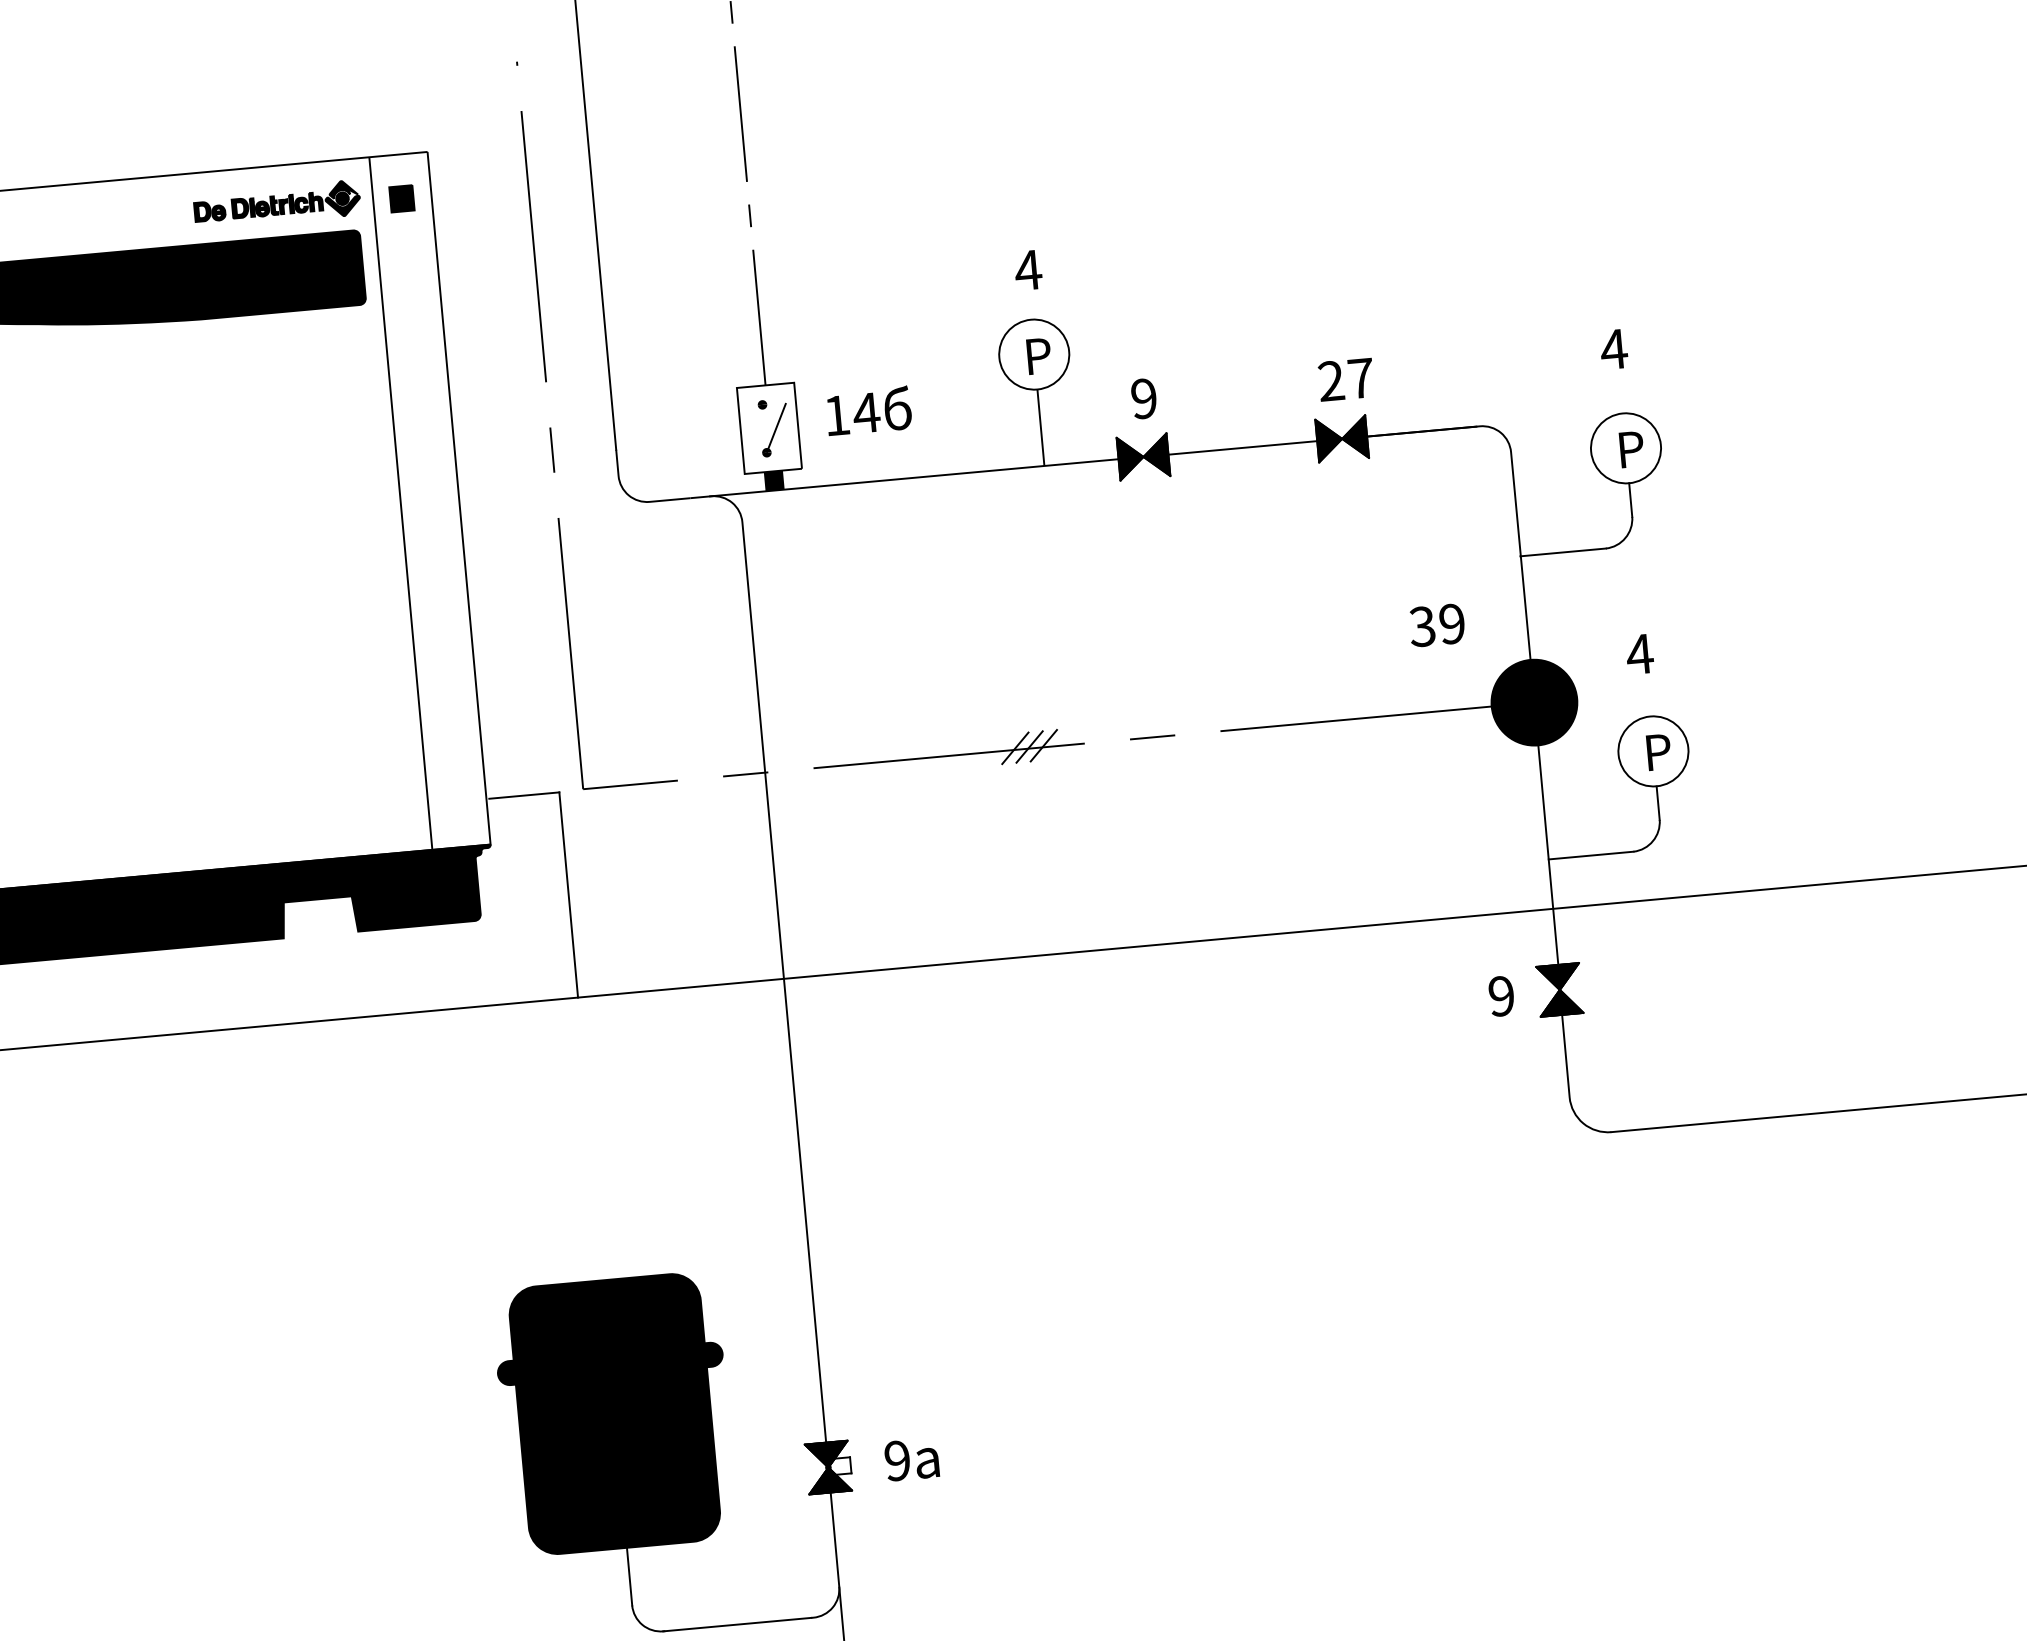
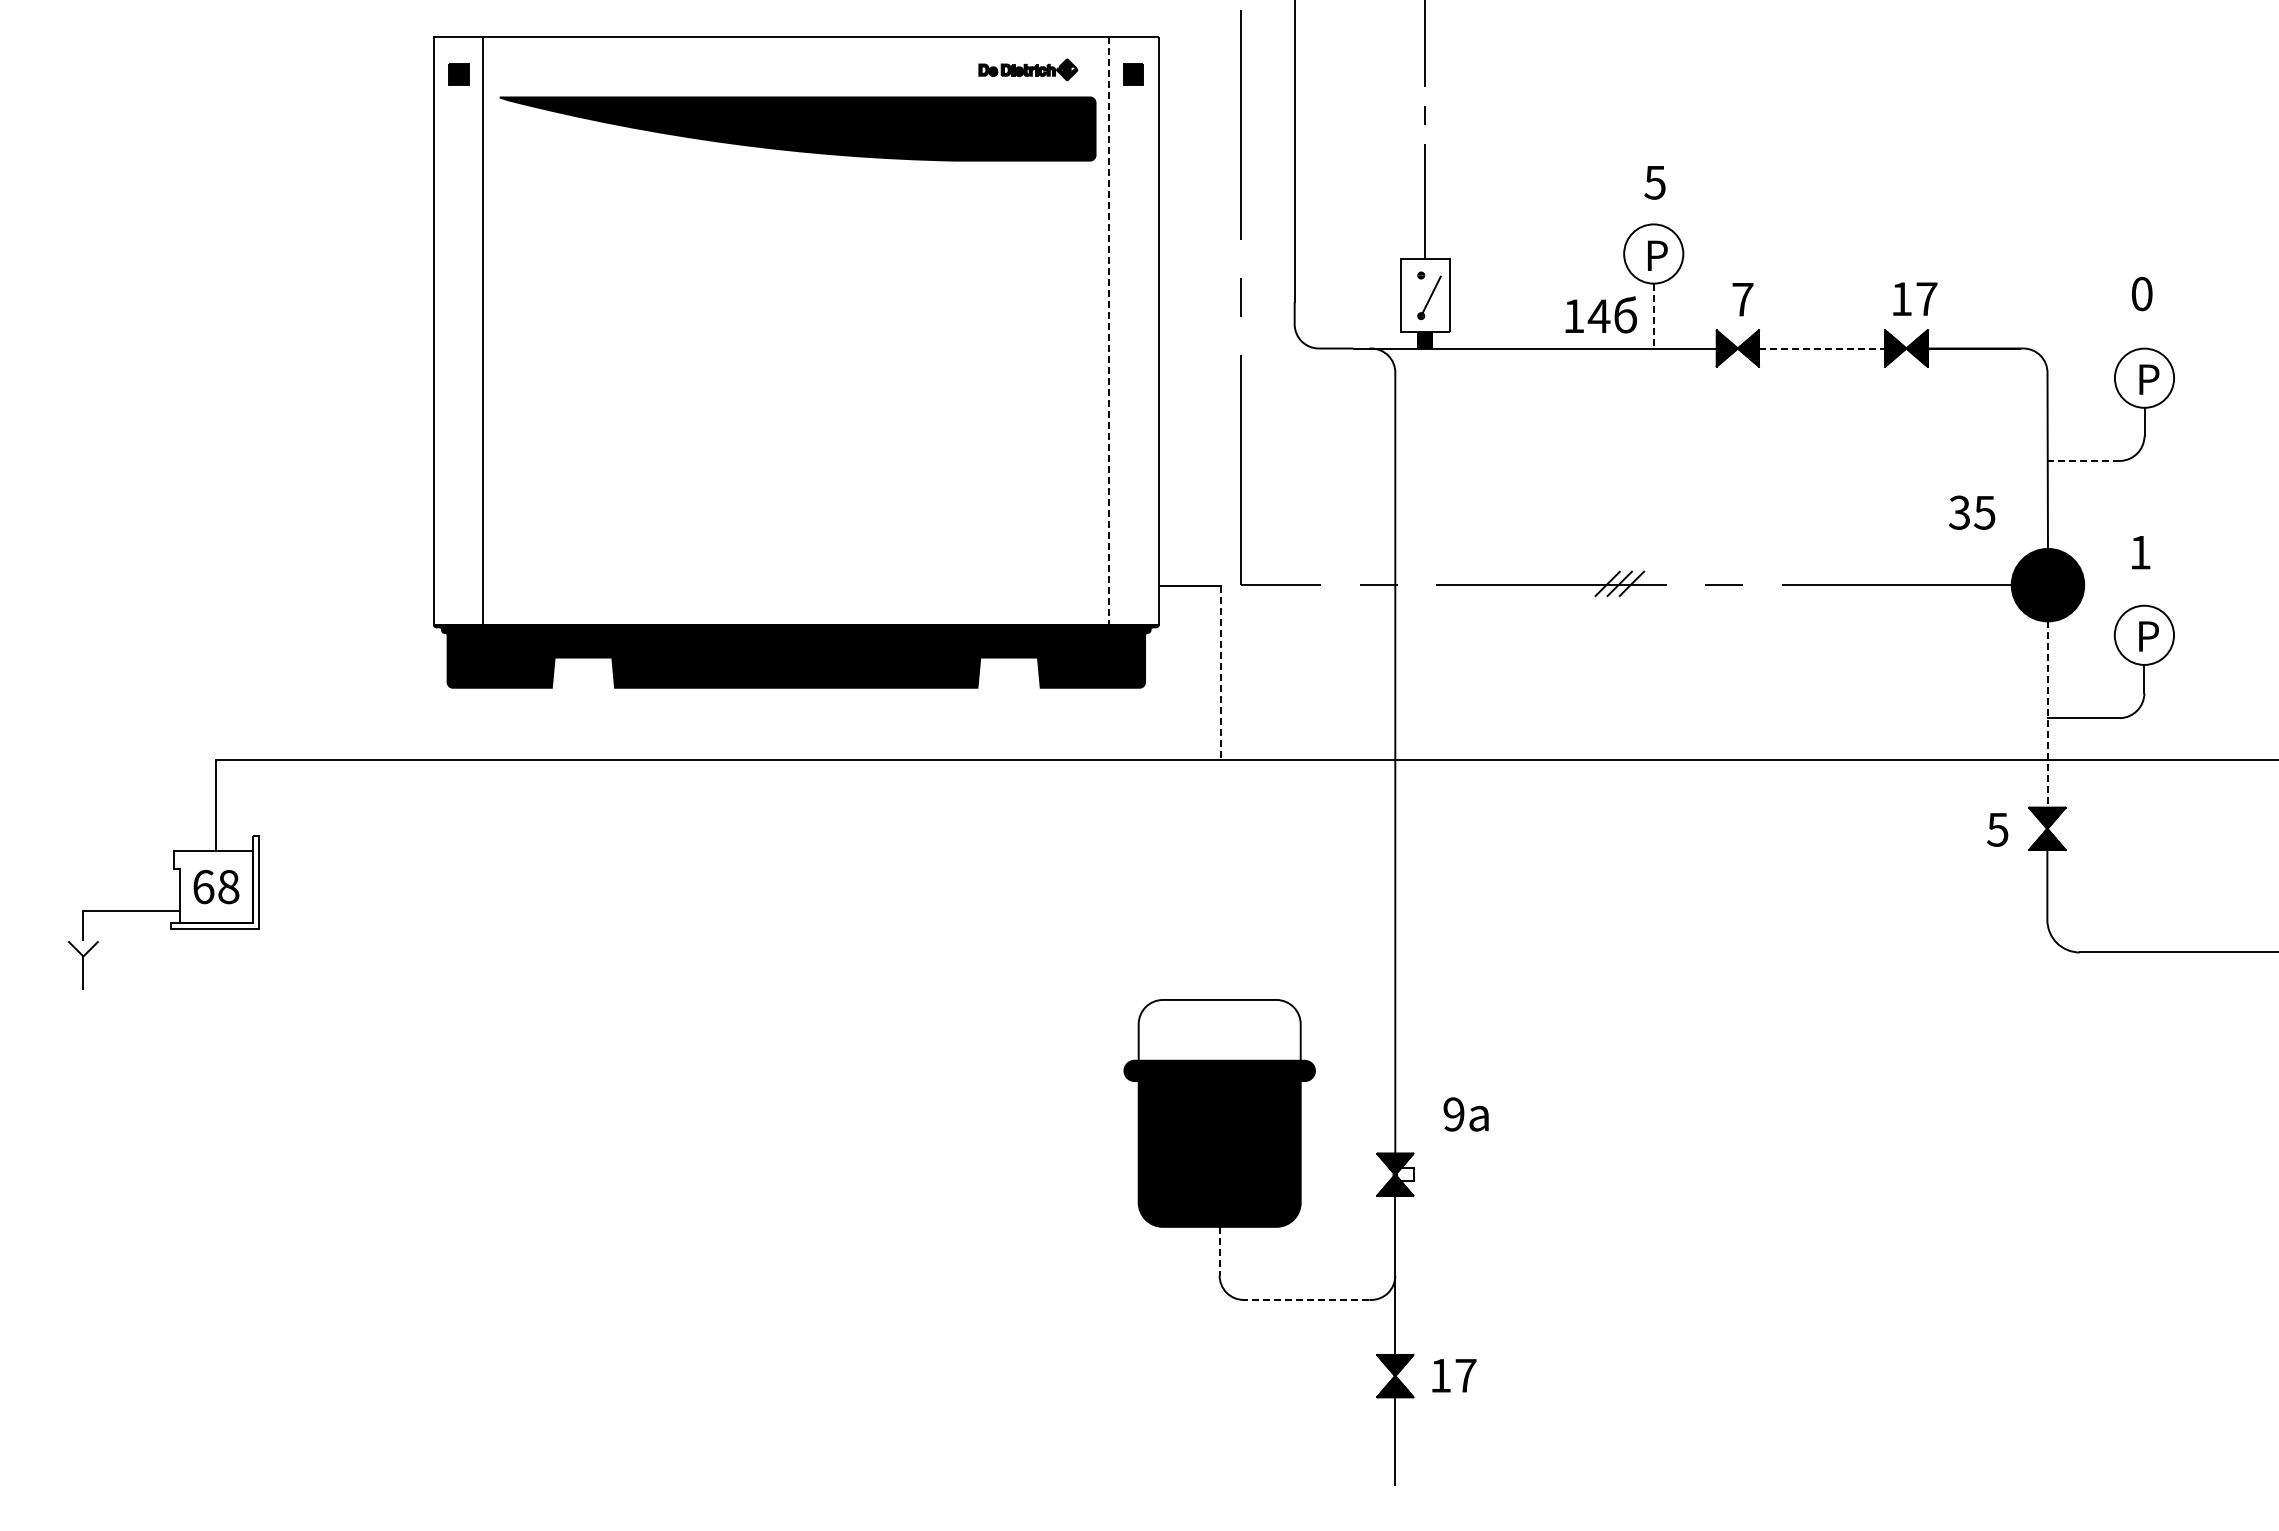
part: (277, 204) -> (1028, 69), size x0.7
text: (1027, 270) -> (1654, 182), 4 -> 5
text: (1613, 348) -> (2141, 293), 4 -> 0
text: (1331, 380) -> (1901, 298), 27 -> 17
text: (1143, 398) -> (1742, 299), 9 -> 7
text: (867, 410) -> (1600, 314), moved
line: (1040, 428) -> (1653, 316), solid -> dashed
line: (1243, 447) -> (1822, 348), solid -> dashed
line: (400, 503) -> (1109, 330), solid -> dashed
line: (1562, 551) -> (2083, 460), solid -> dashed
text: (1451, 623) -> (1984, 512), 39 -> 35
text: (1639, 654) -> (2140, 552), 4 -> 1
line: (1547, 856) -> (2047, 715), solid -> dashed
line: (568, 895) -> (1220, 673), solid -> dashed
text: (1501, 996) -> (1997, 829), 9 -> 5
fill: (605, 1315) -> (1219, 1029), removed
text: (911, 1459) -> (1465, 1114), moved
line: (629, 1576) -> (1219, 1251), solid -> dashed
line: (737, 1624) -> (1306, 1299), solid -> dashed

